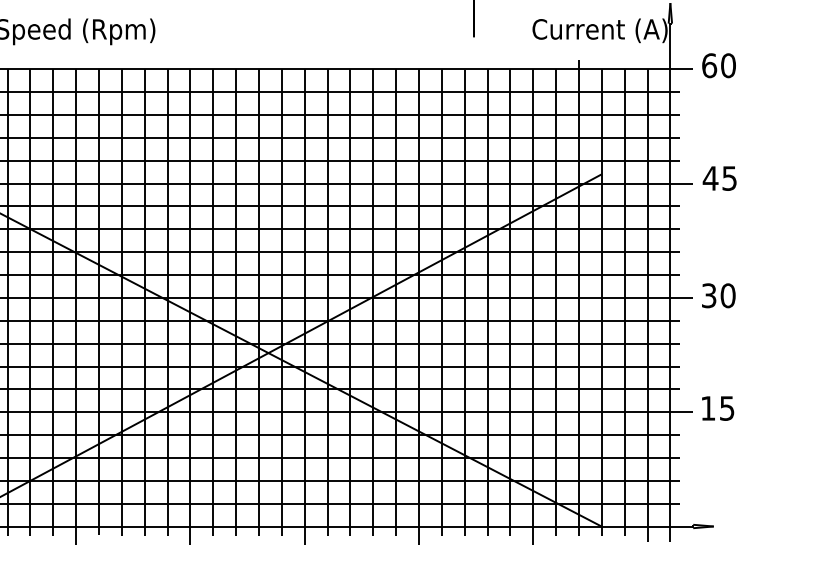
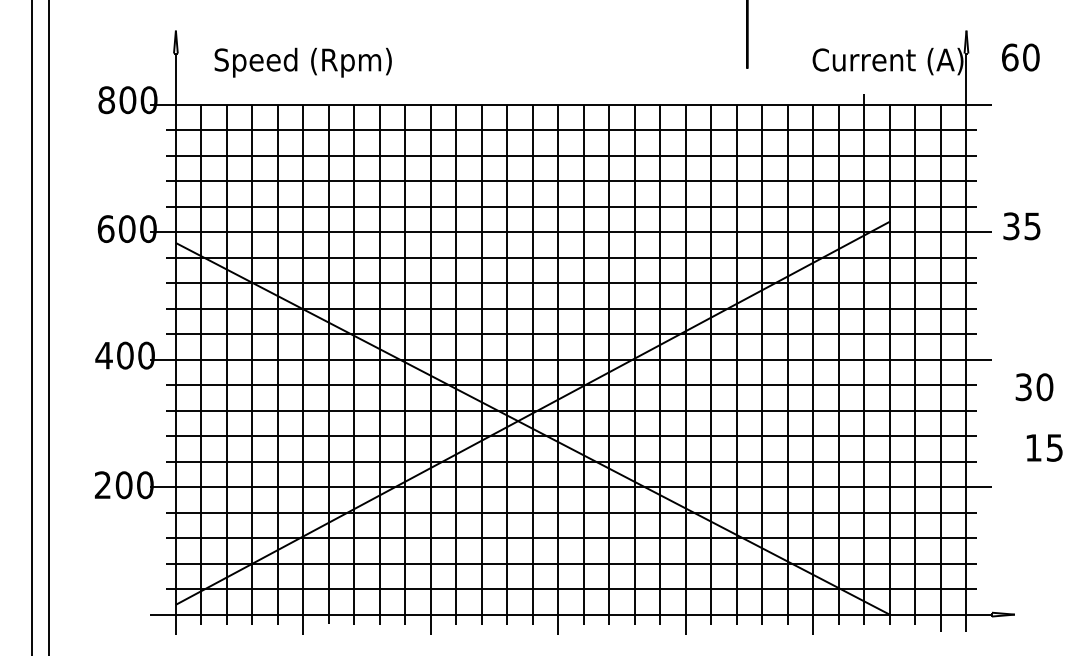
text: (718, 65) -> (1020, 57), moved
text: (710, 178) -> (1011, 226), 45 -> 35
text: (718, 296) -> (1034, 387), moved
text: (717, 408) -> (1044, 447), moved

